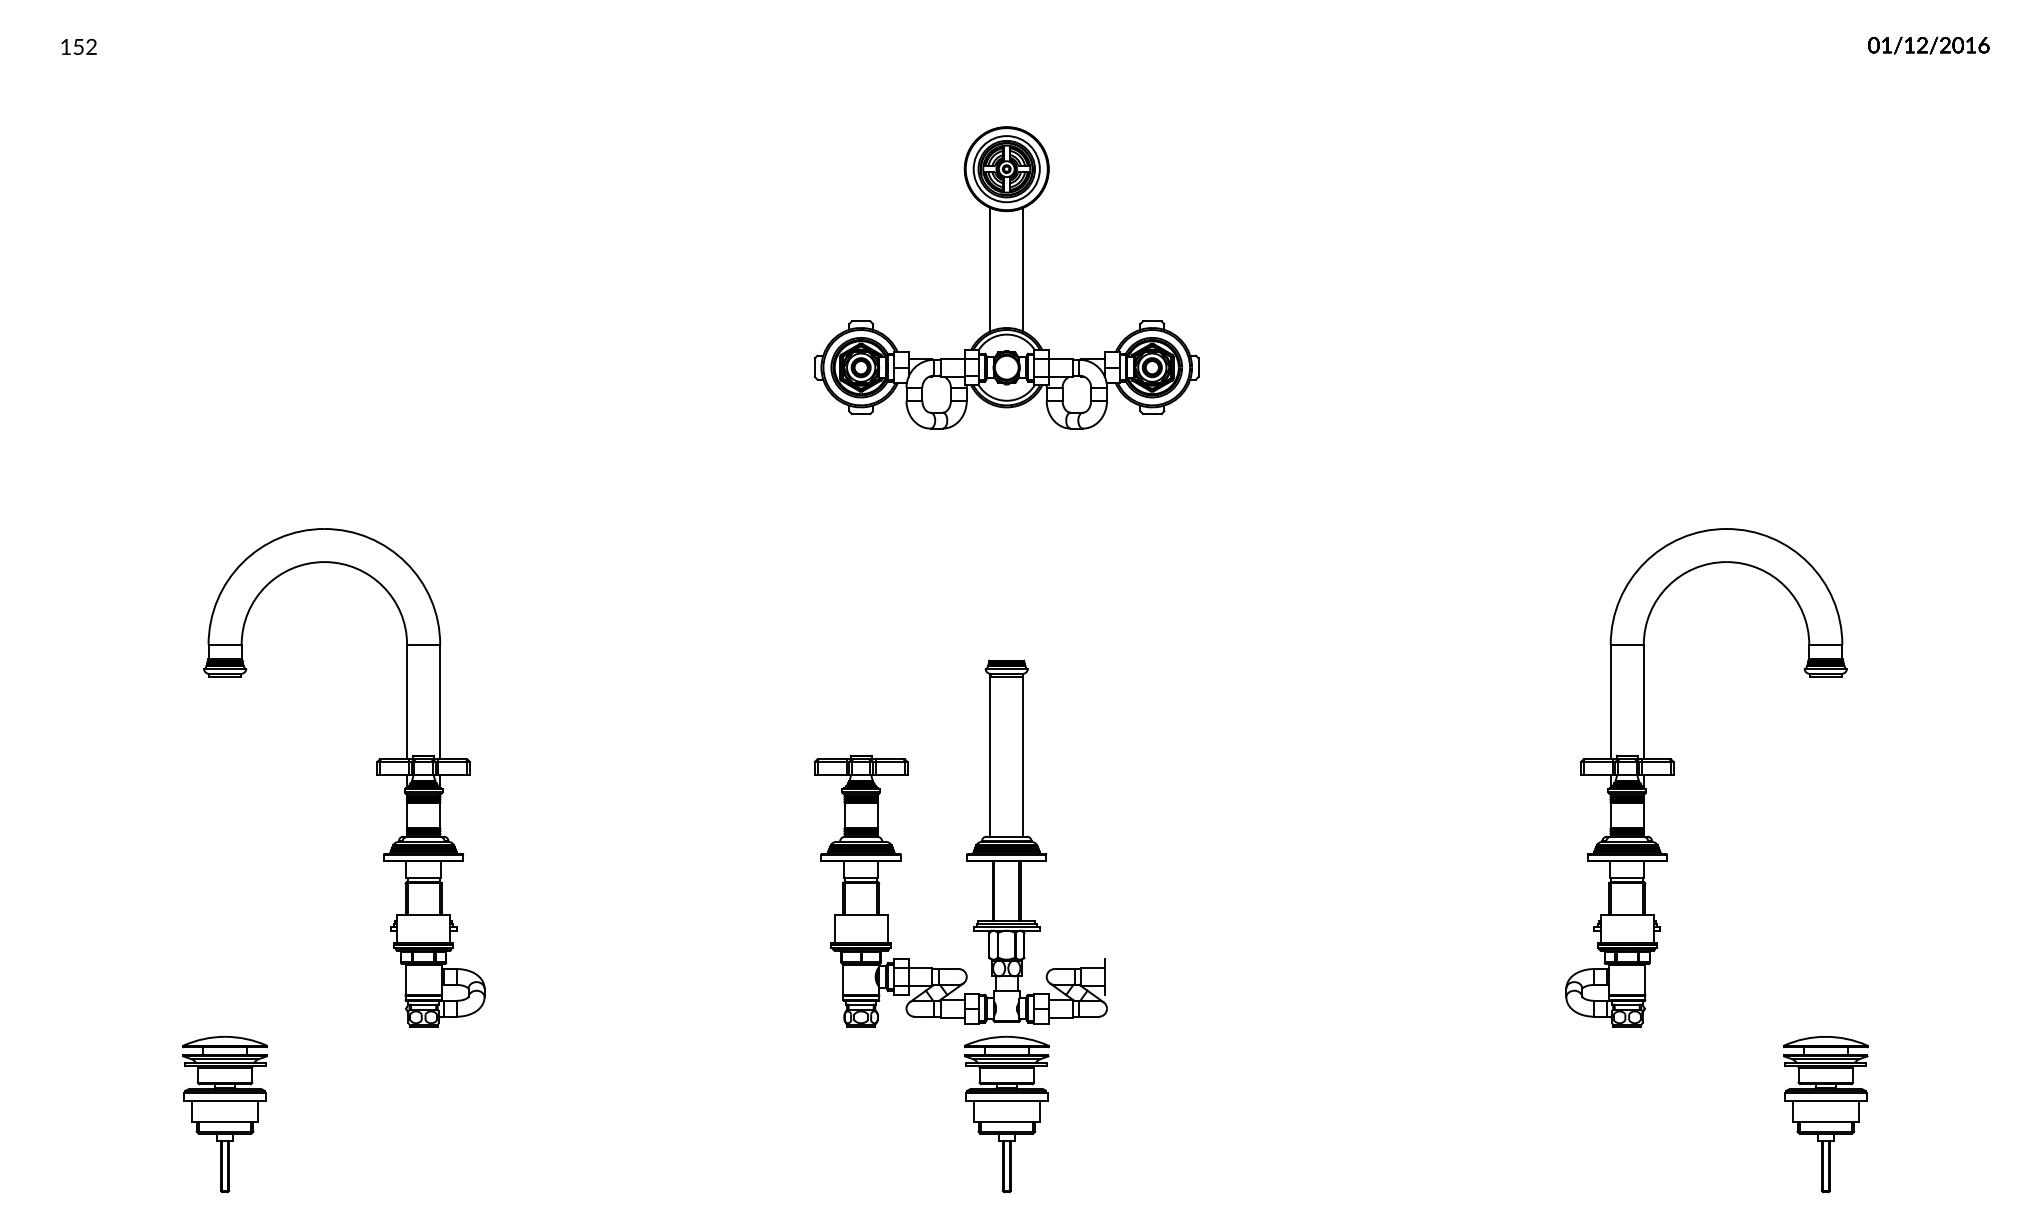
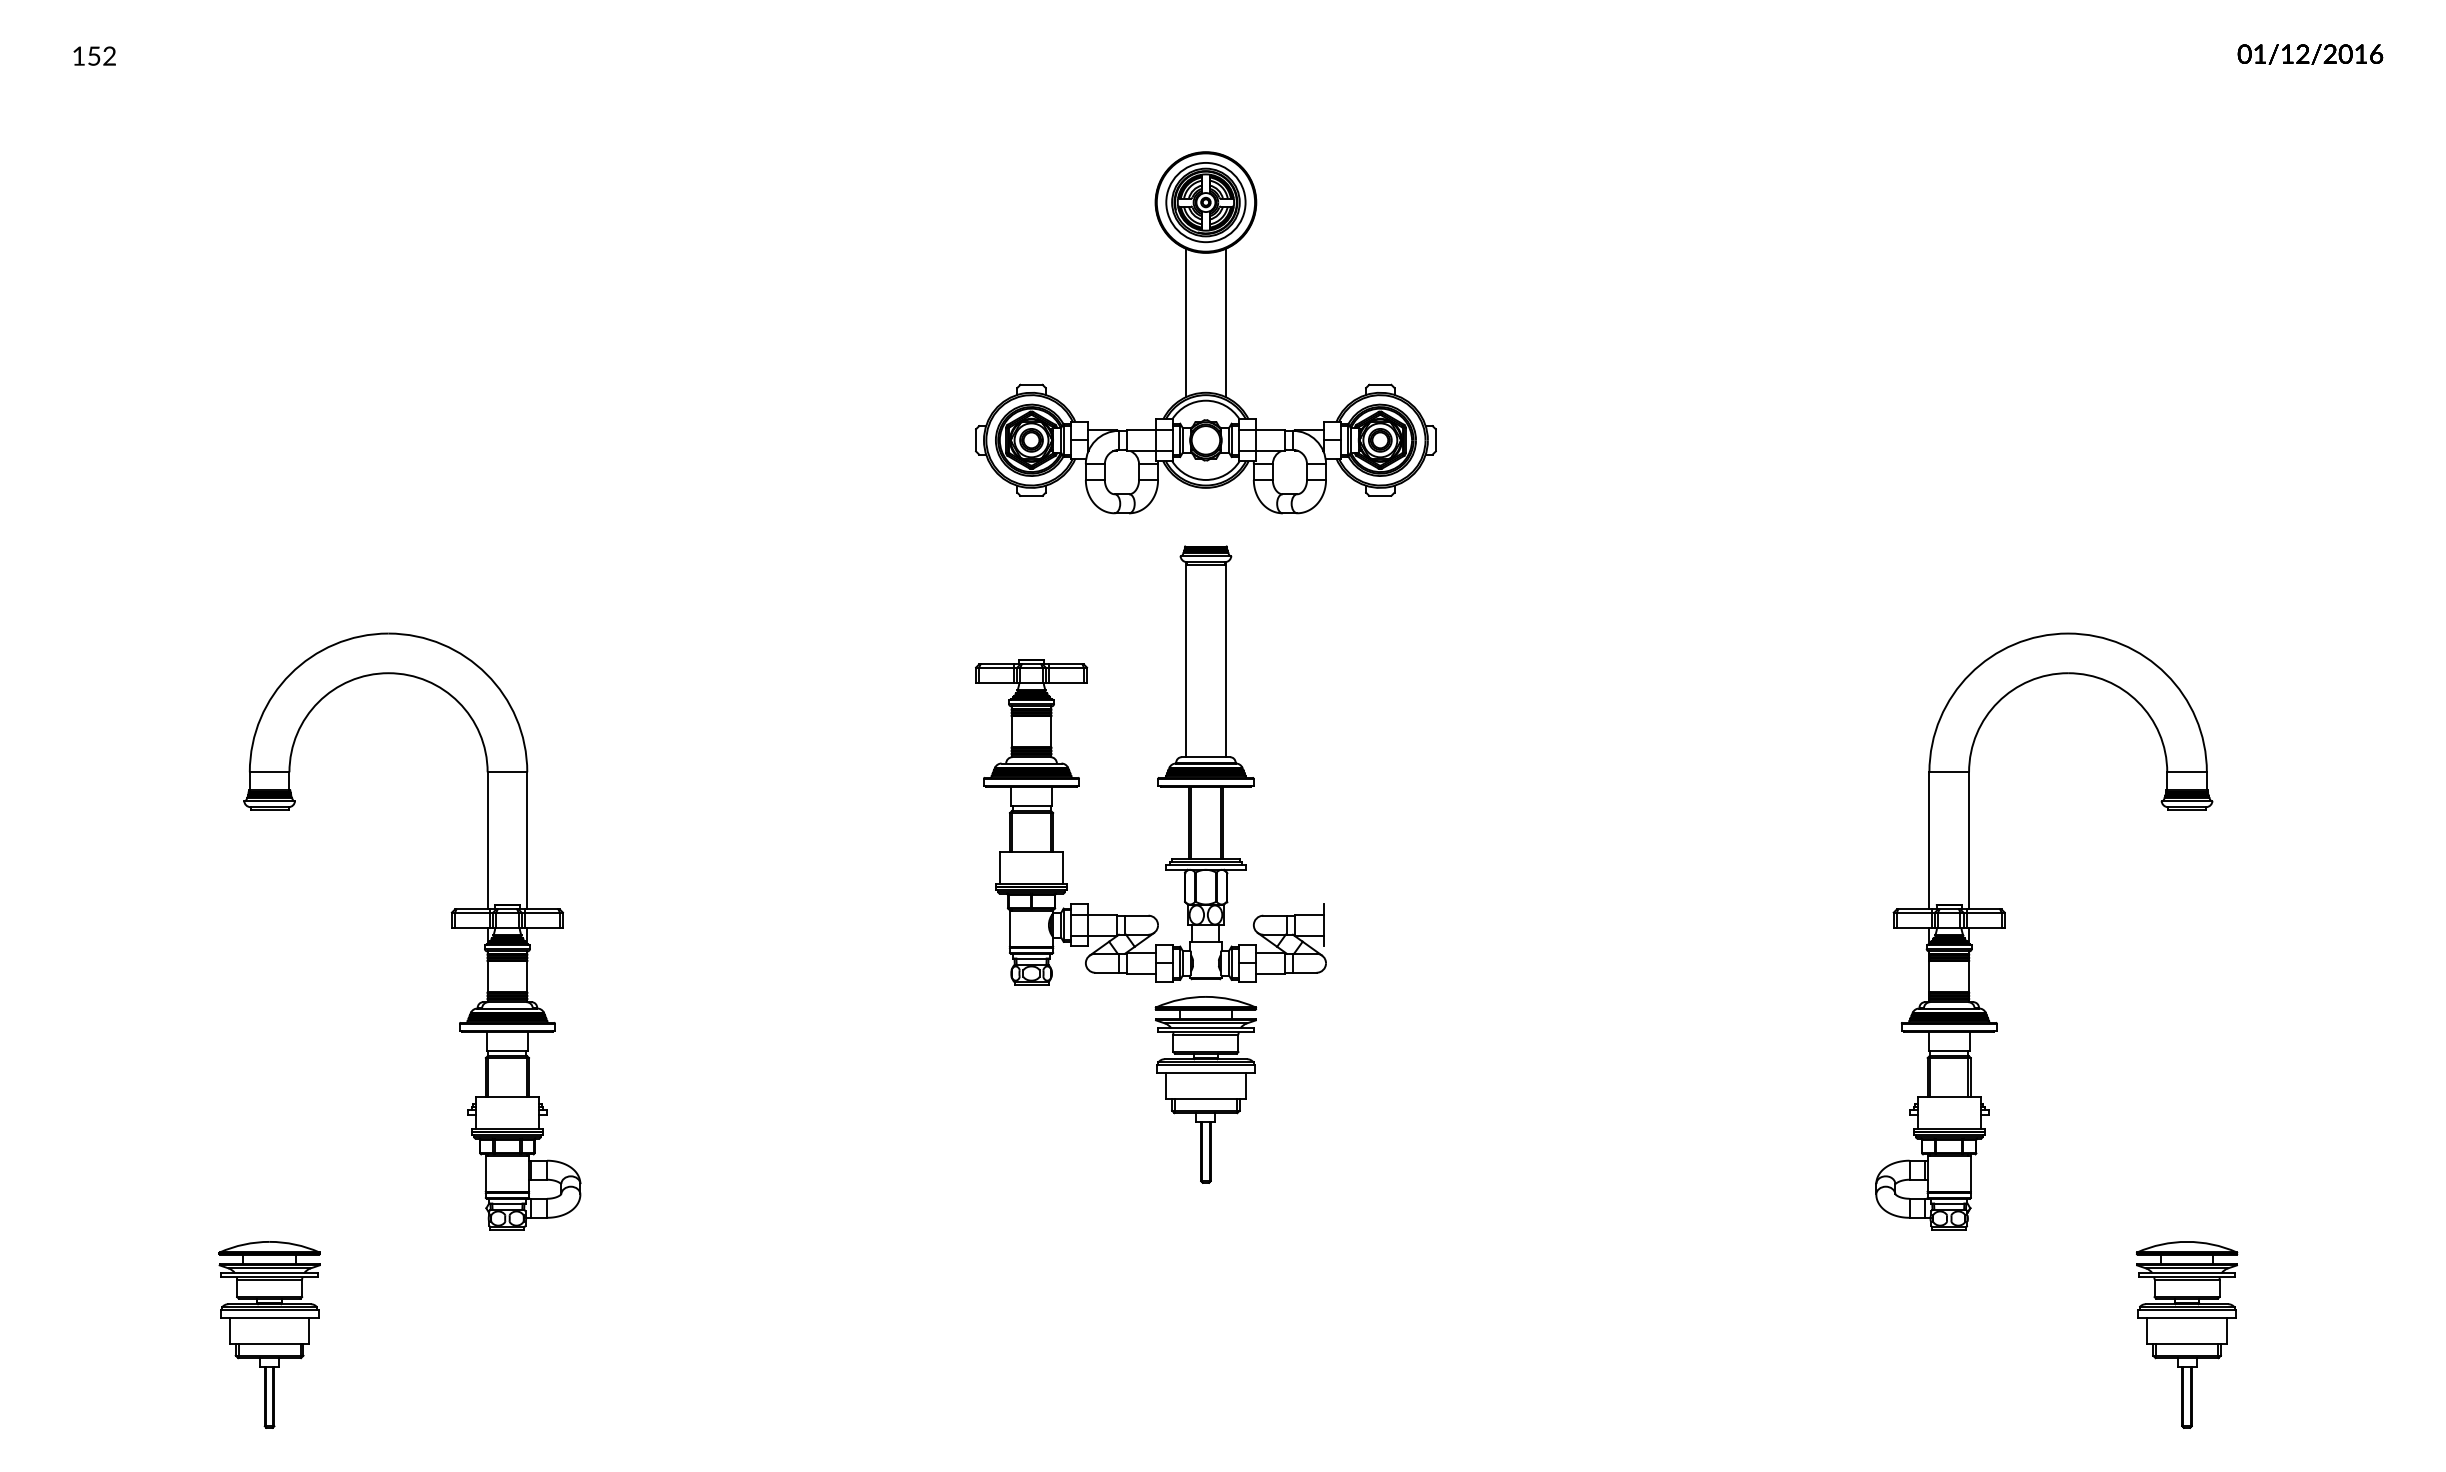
part: (972, 926) -> (1165, 864), moved

